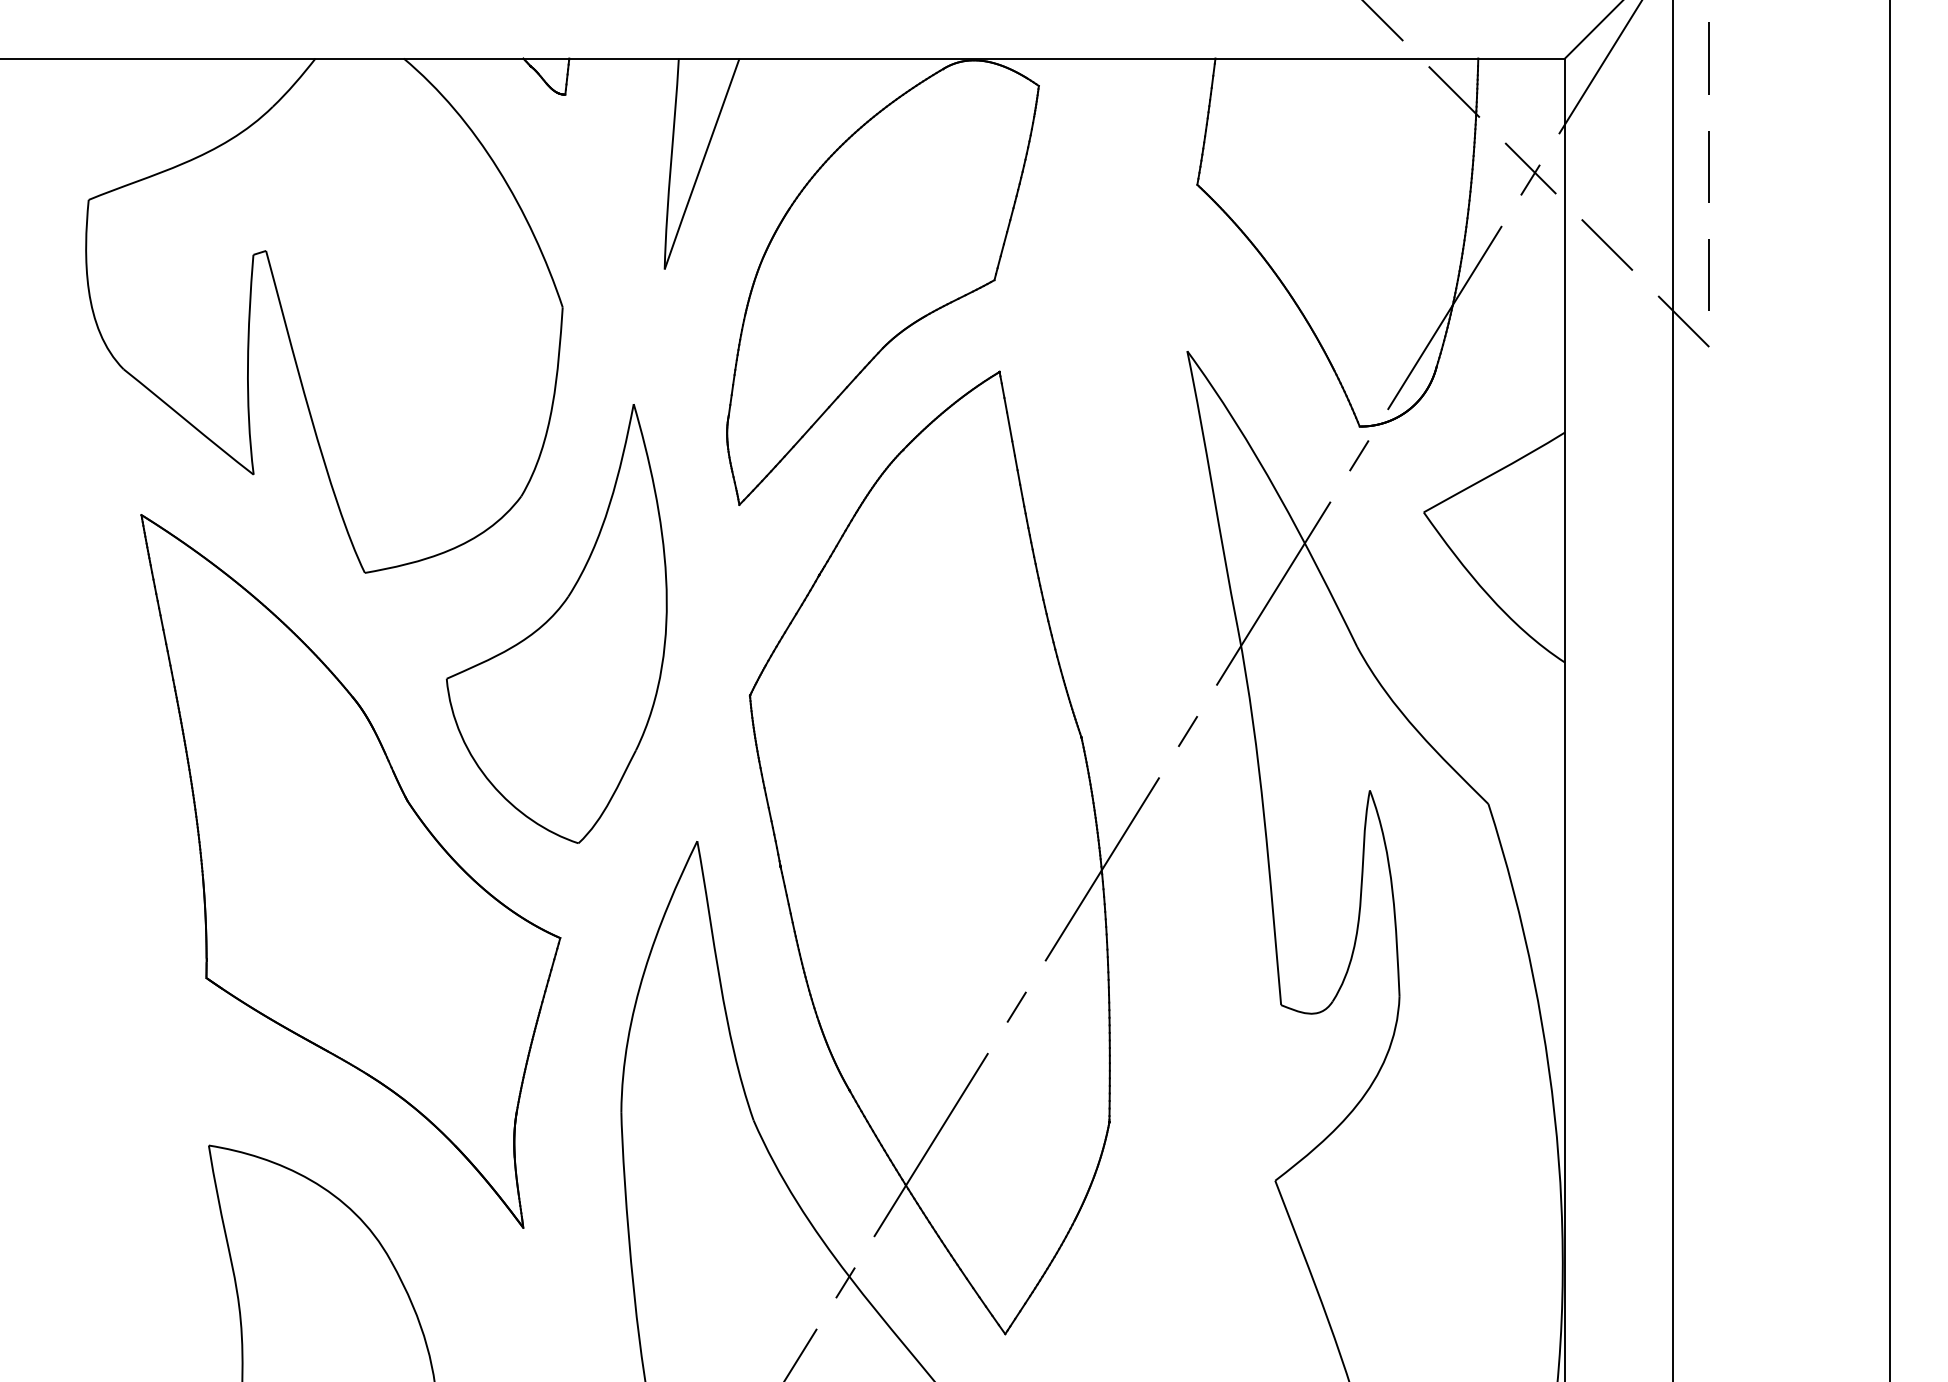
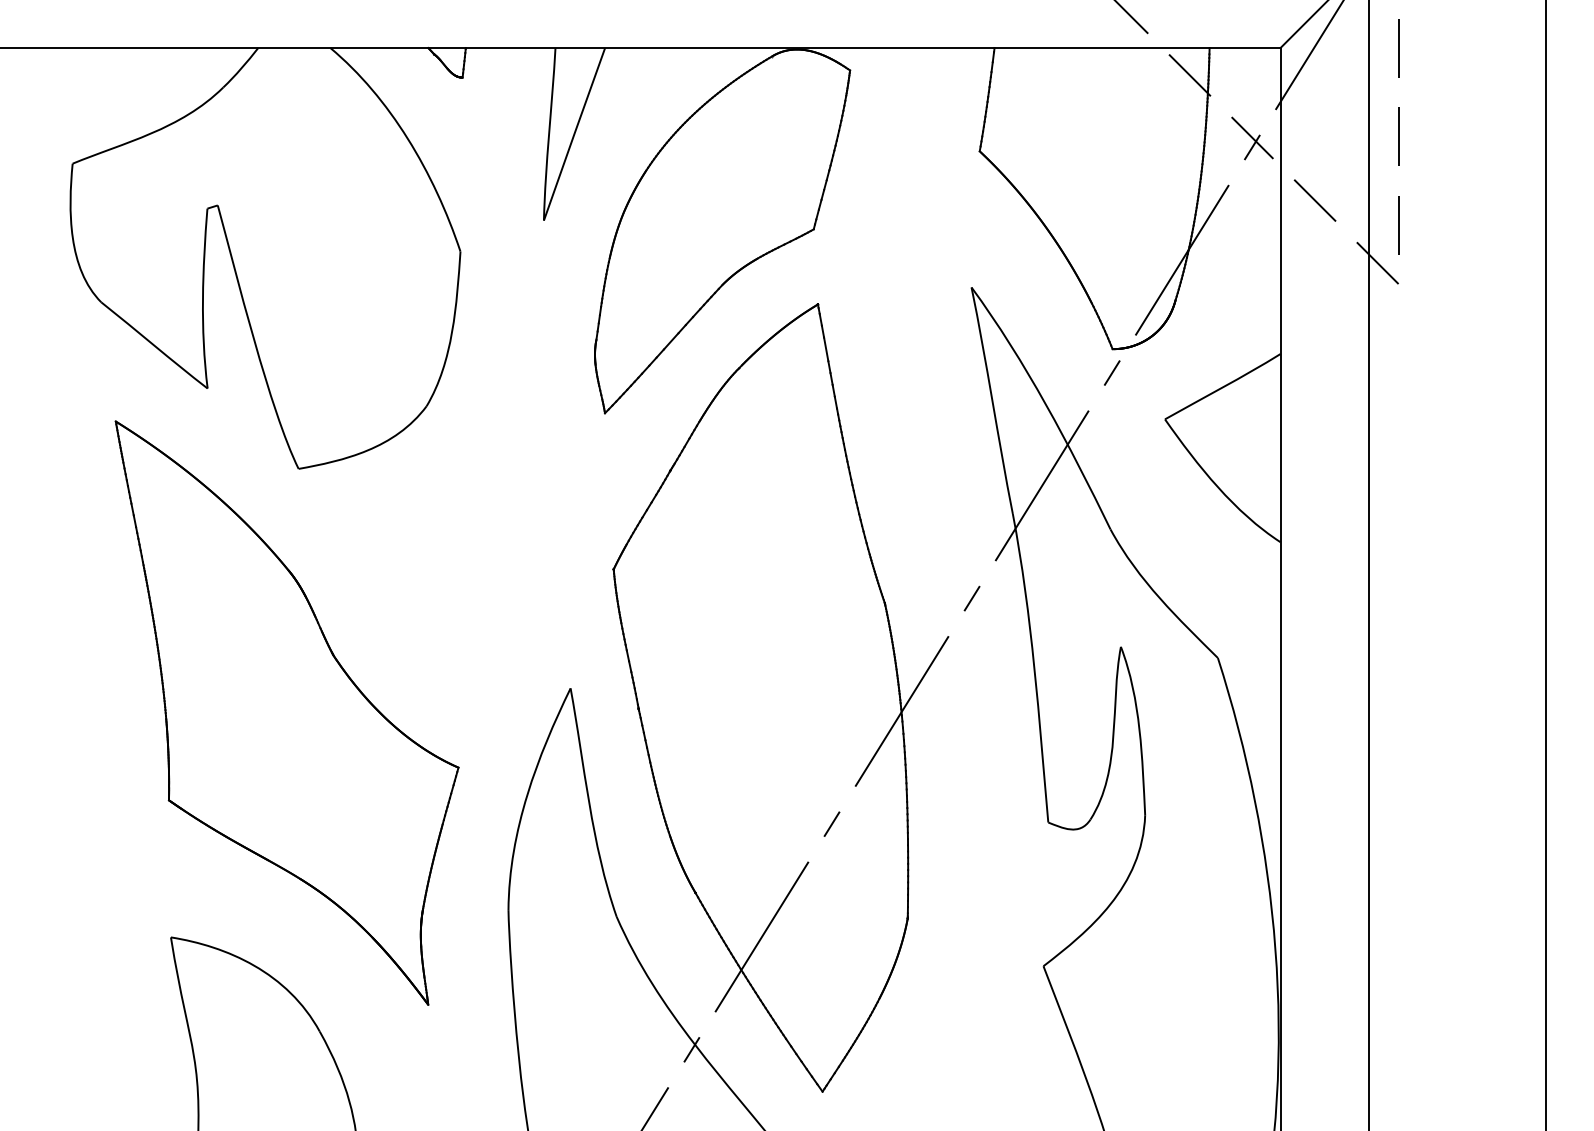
part: (556, 623) -> (455, 510), removed

